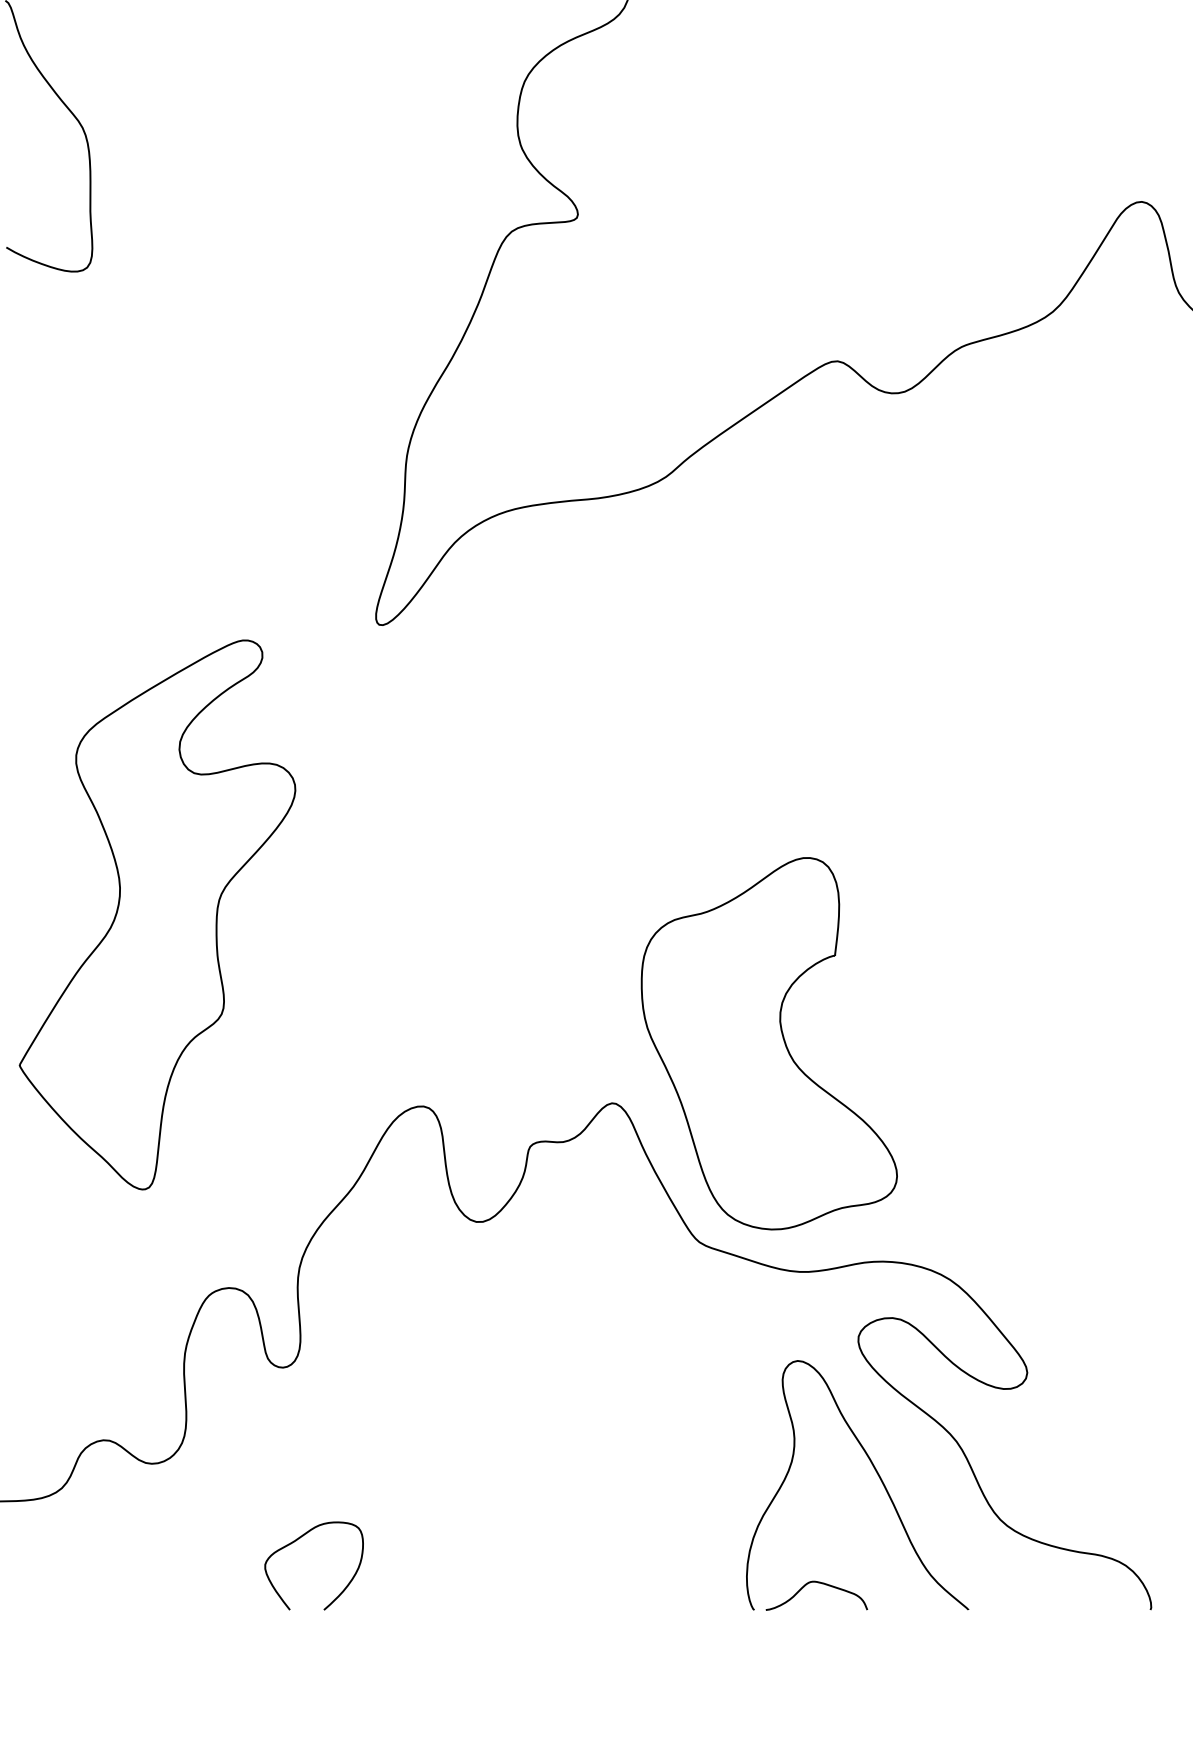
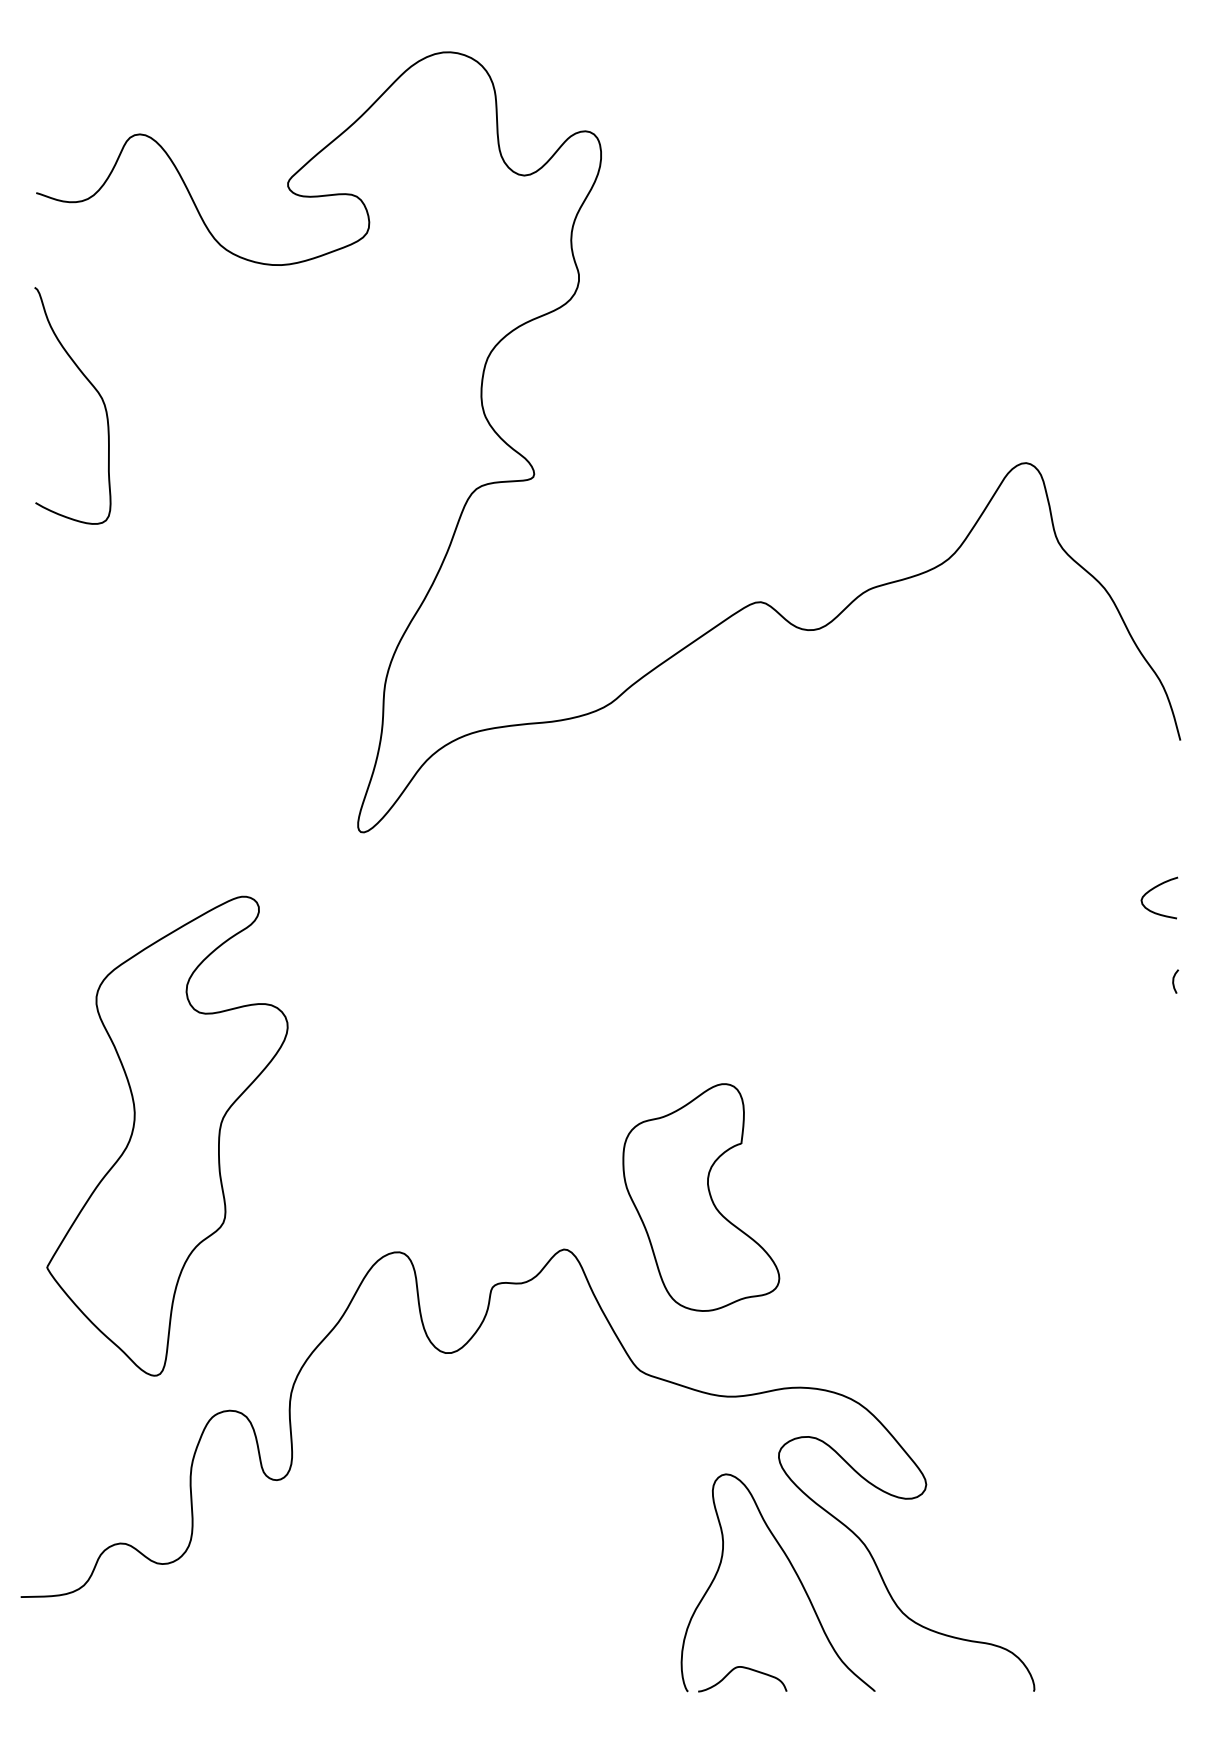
part: (157, 914) -> (167, 1135), moved
part: (769, 1043) -> (701, 1197), size x0.7
curve: (297, 1541) -> (289, 1631), removed

